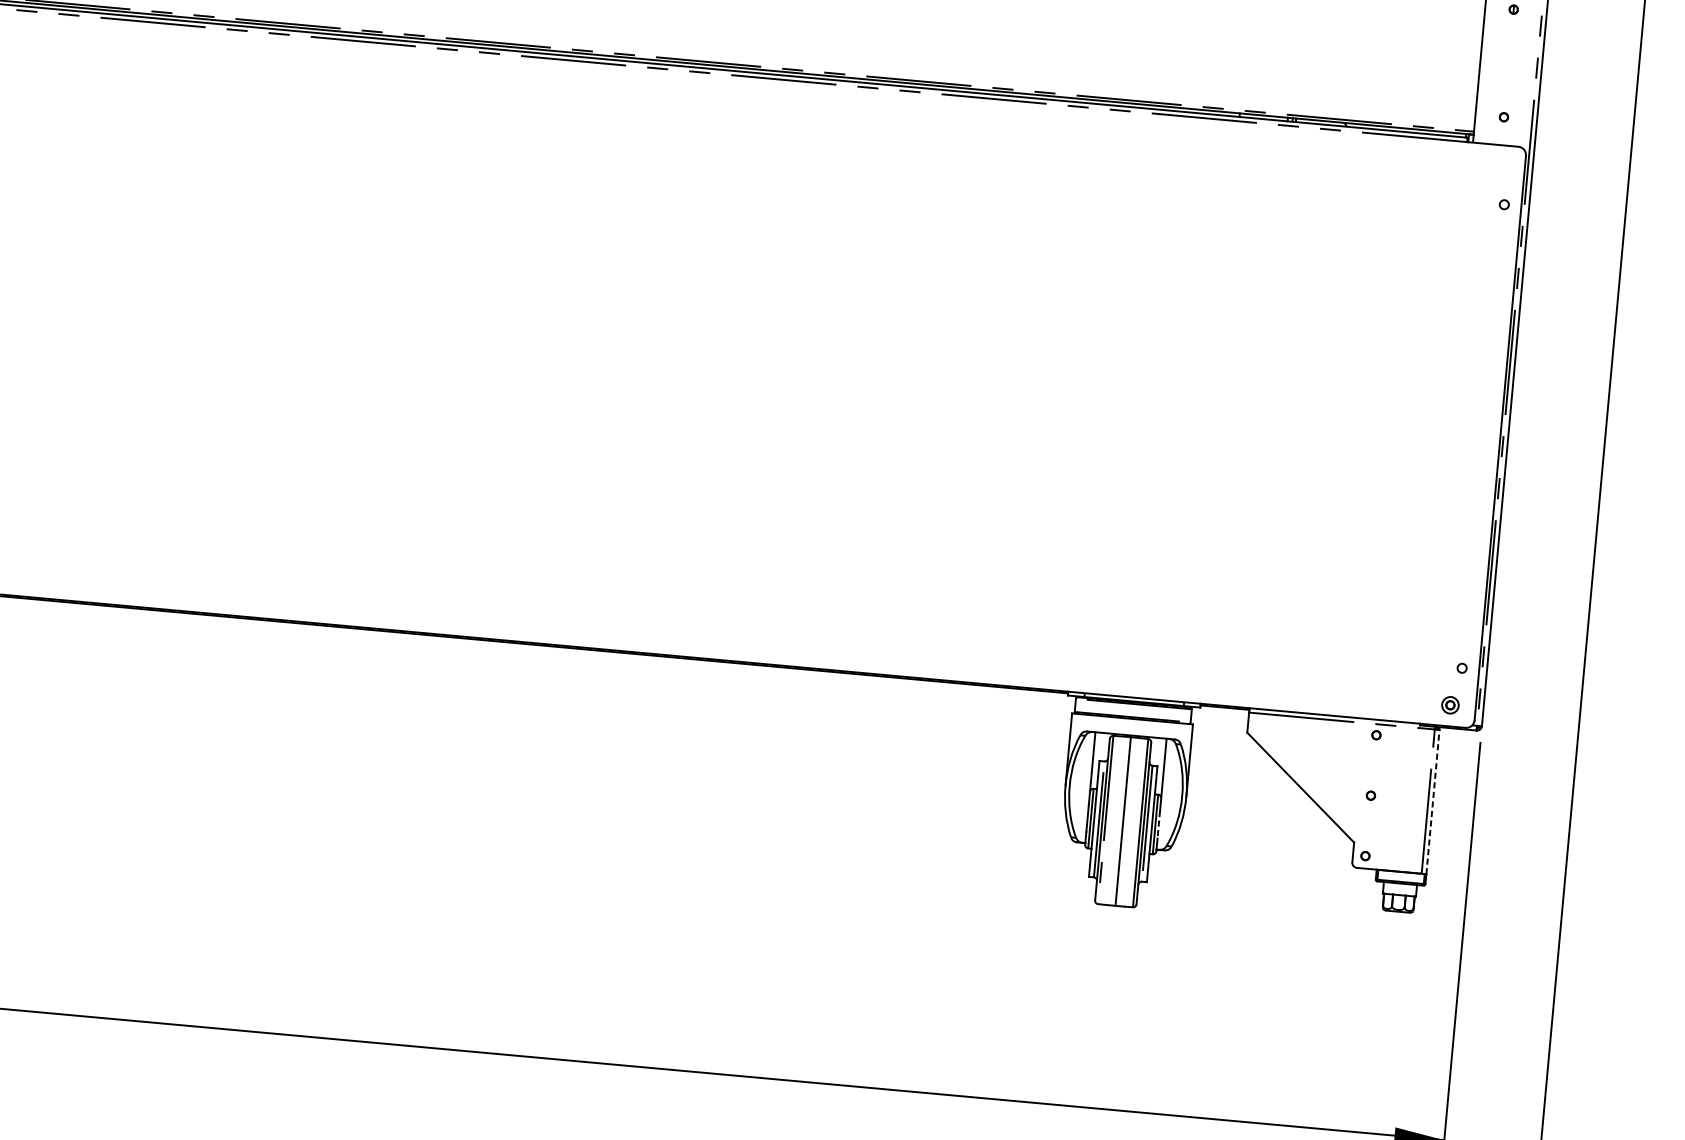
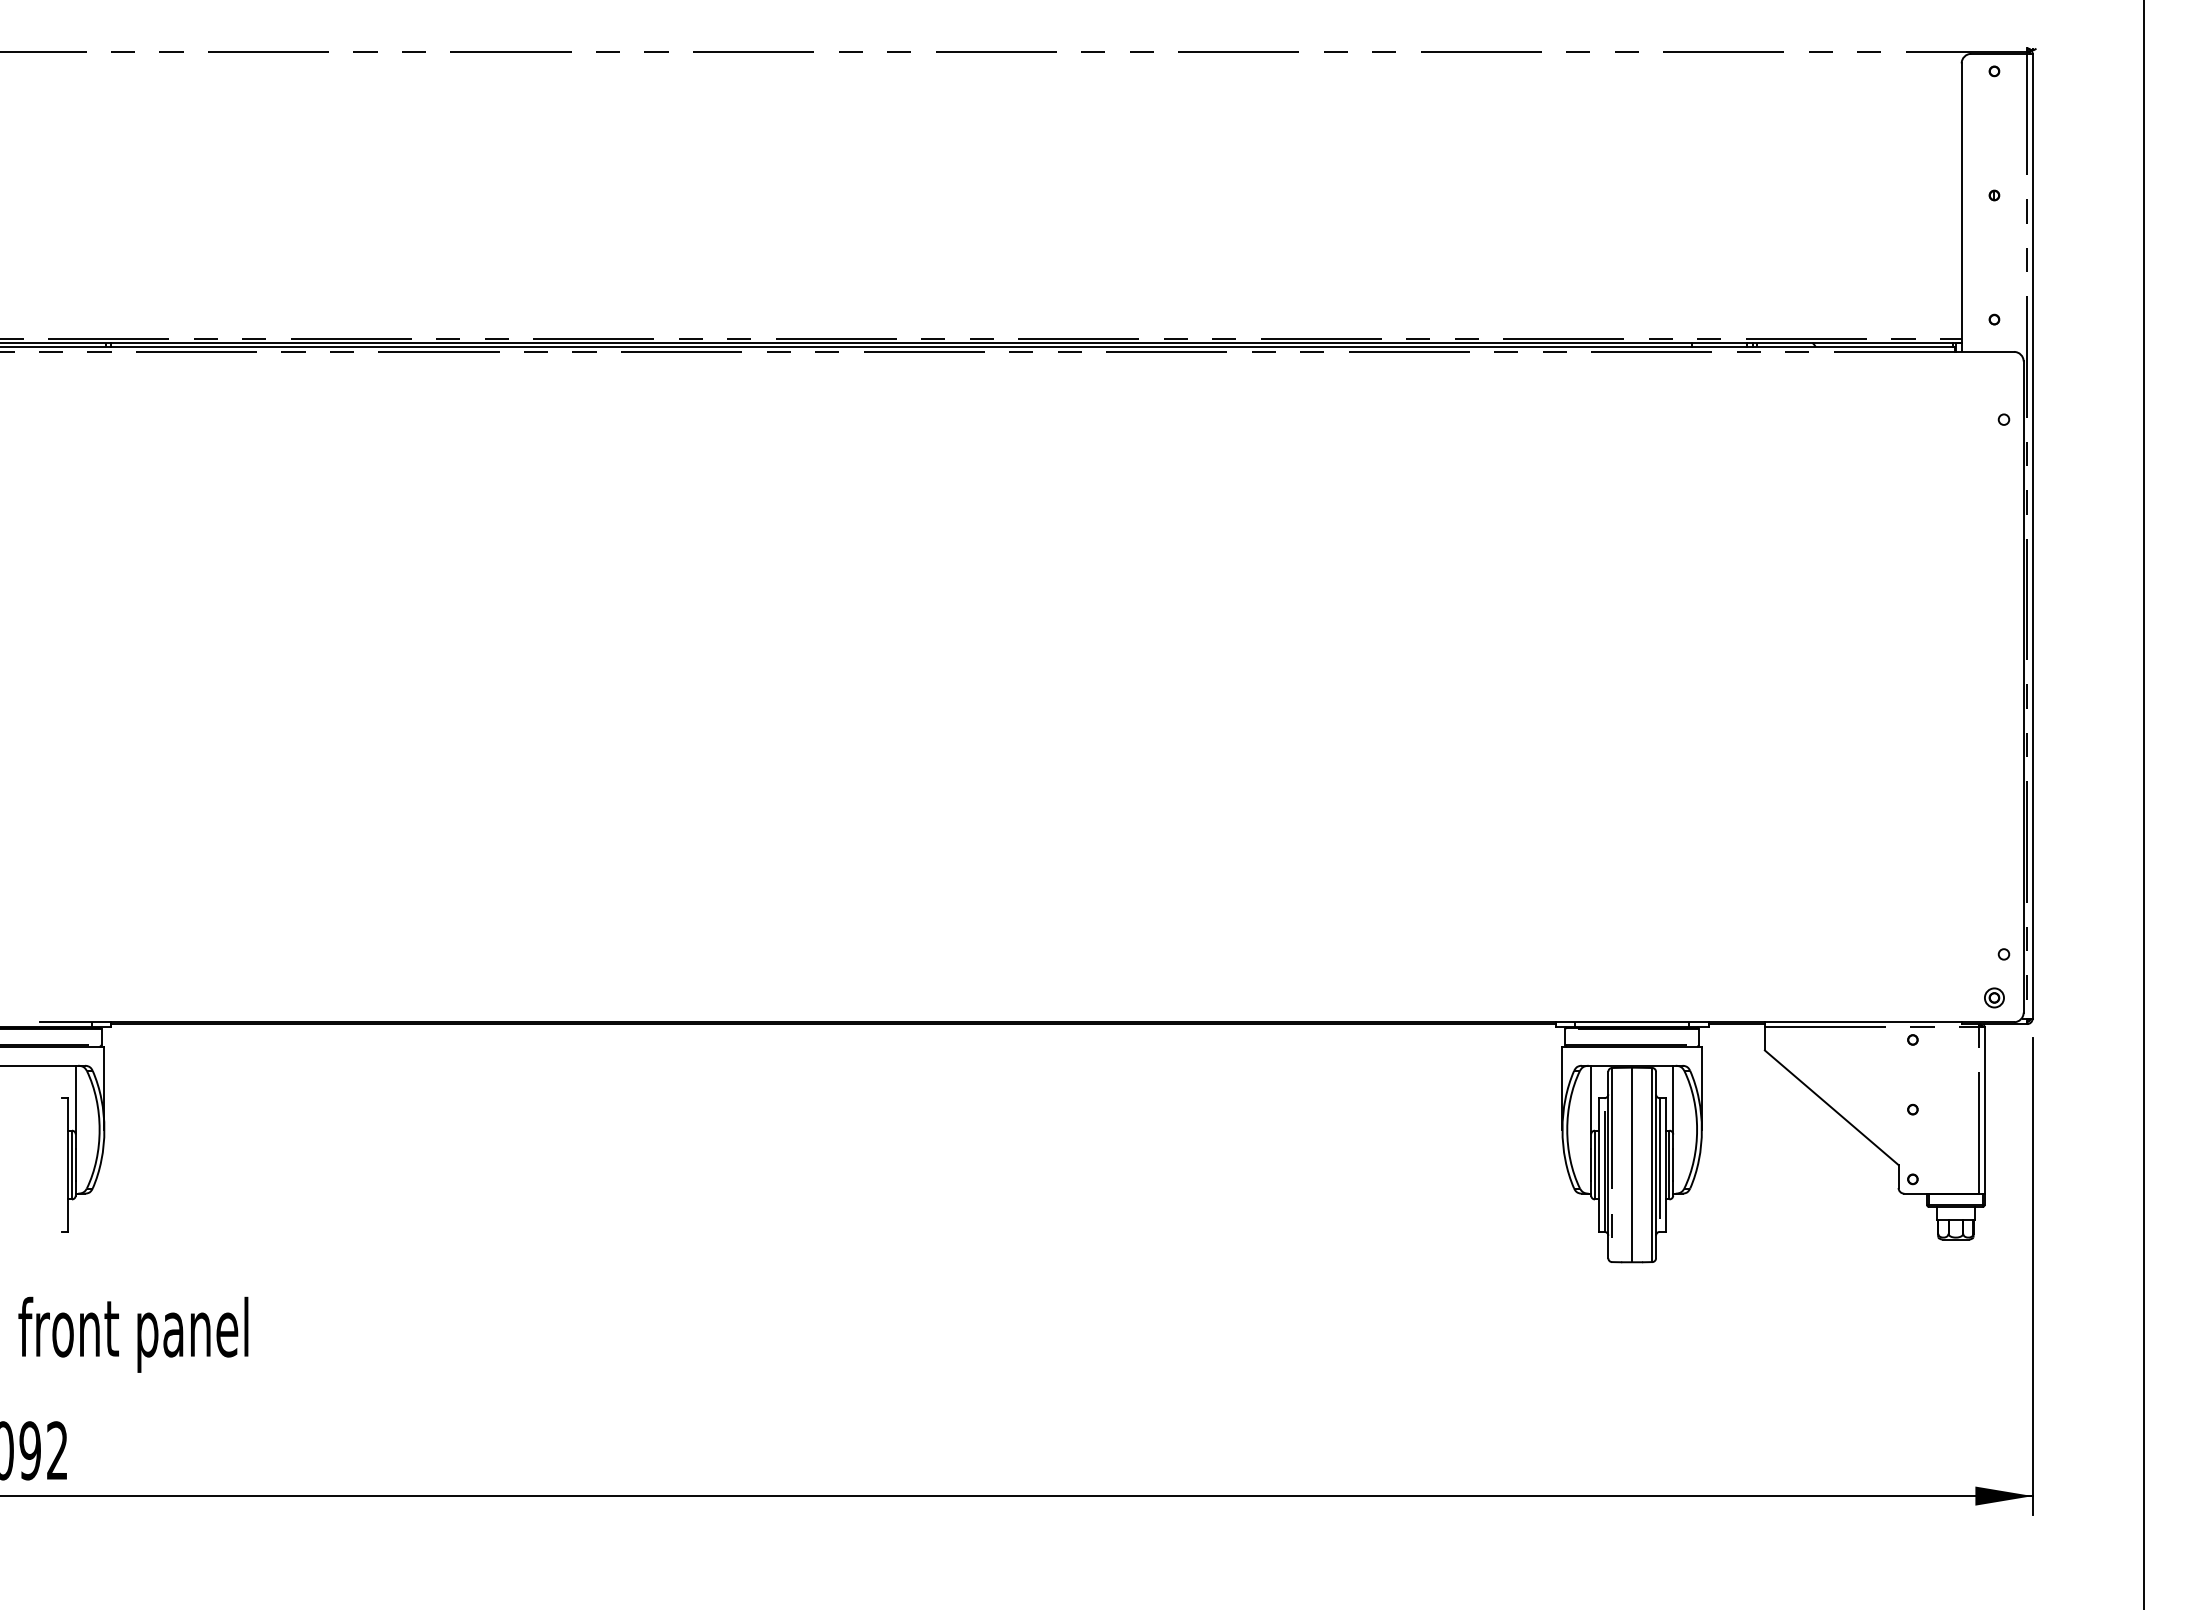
line: (1433, 801) -> (1984, 1109), dashed -> solid
line: (1158, 825) -> (1673, 1165), dashed -> solid

